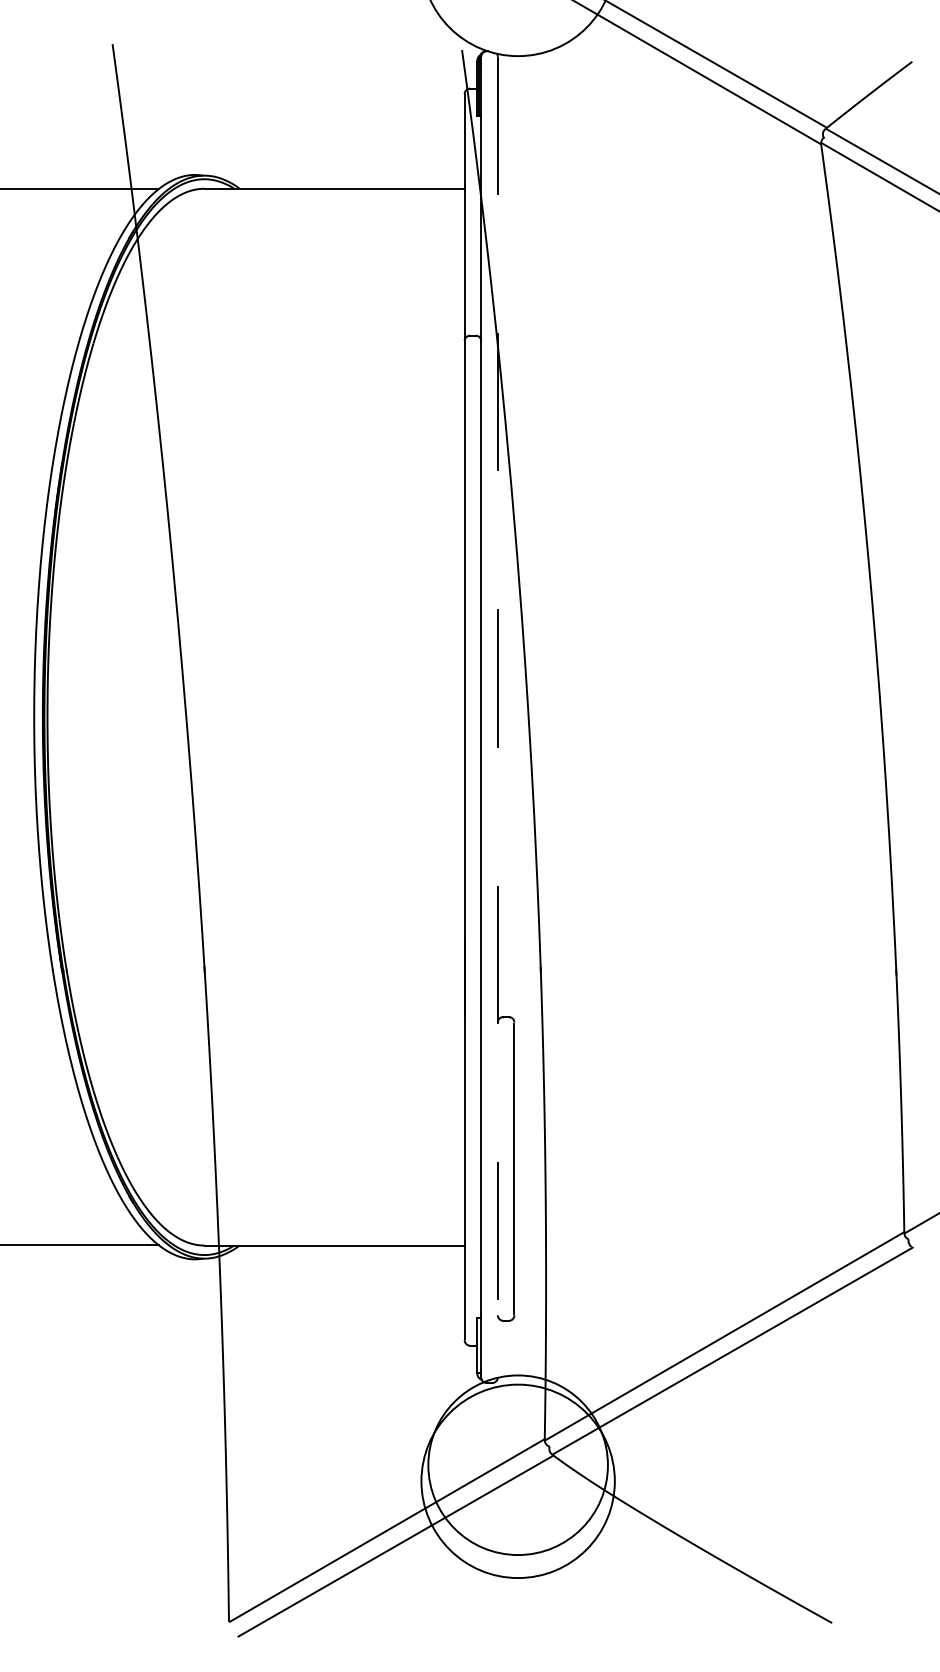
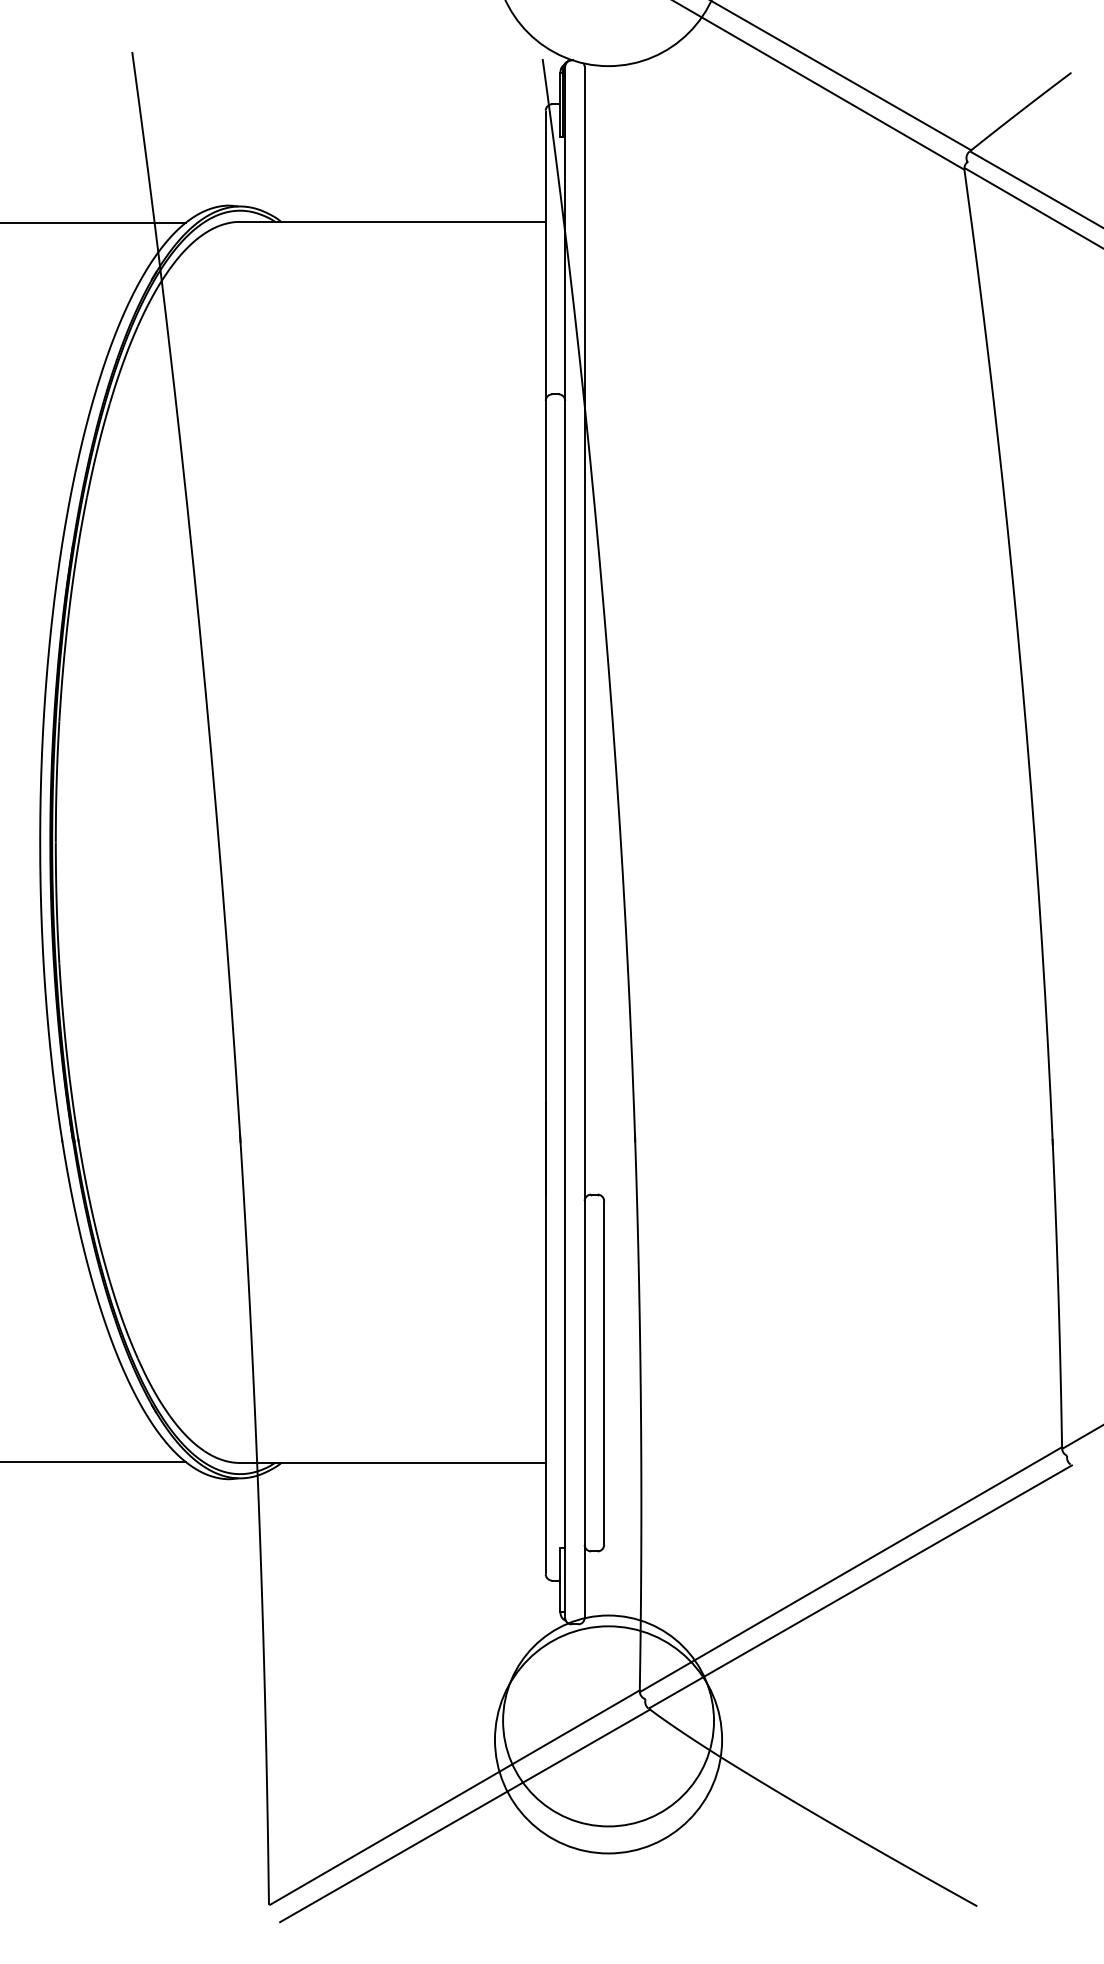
line: (497, 717) -> (584, 842), dashed -> solid

